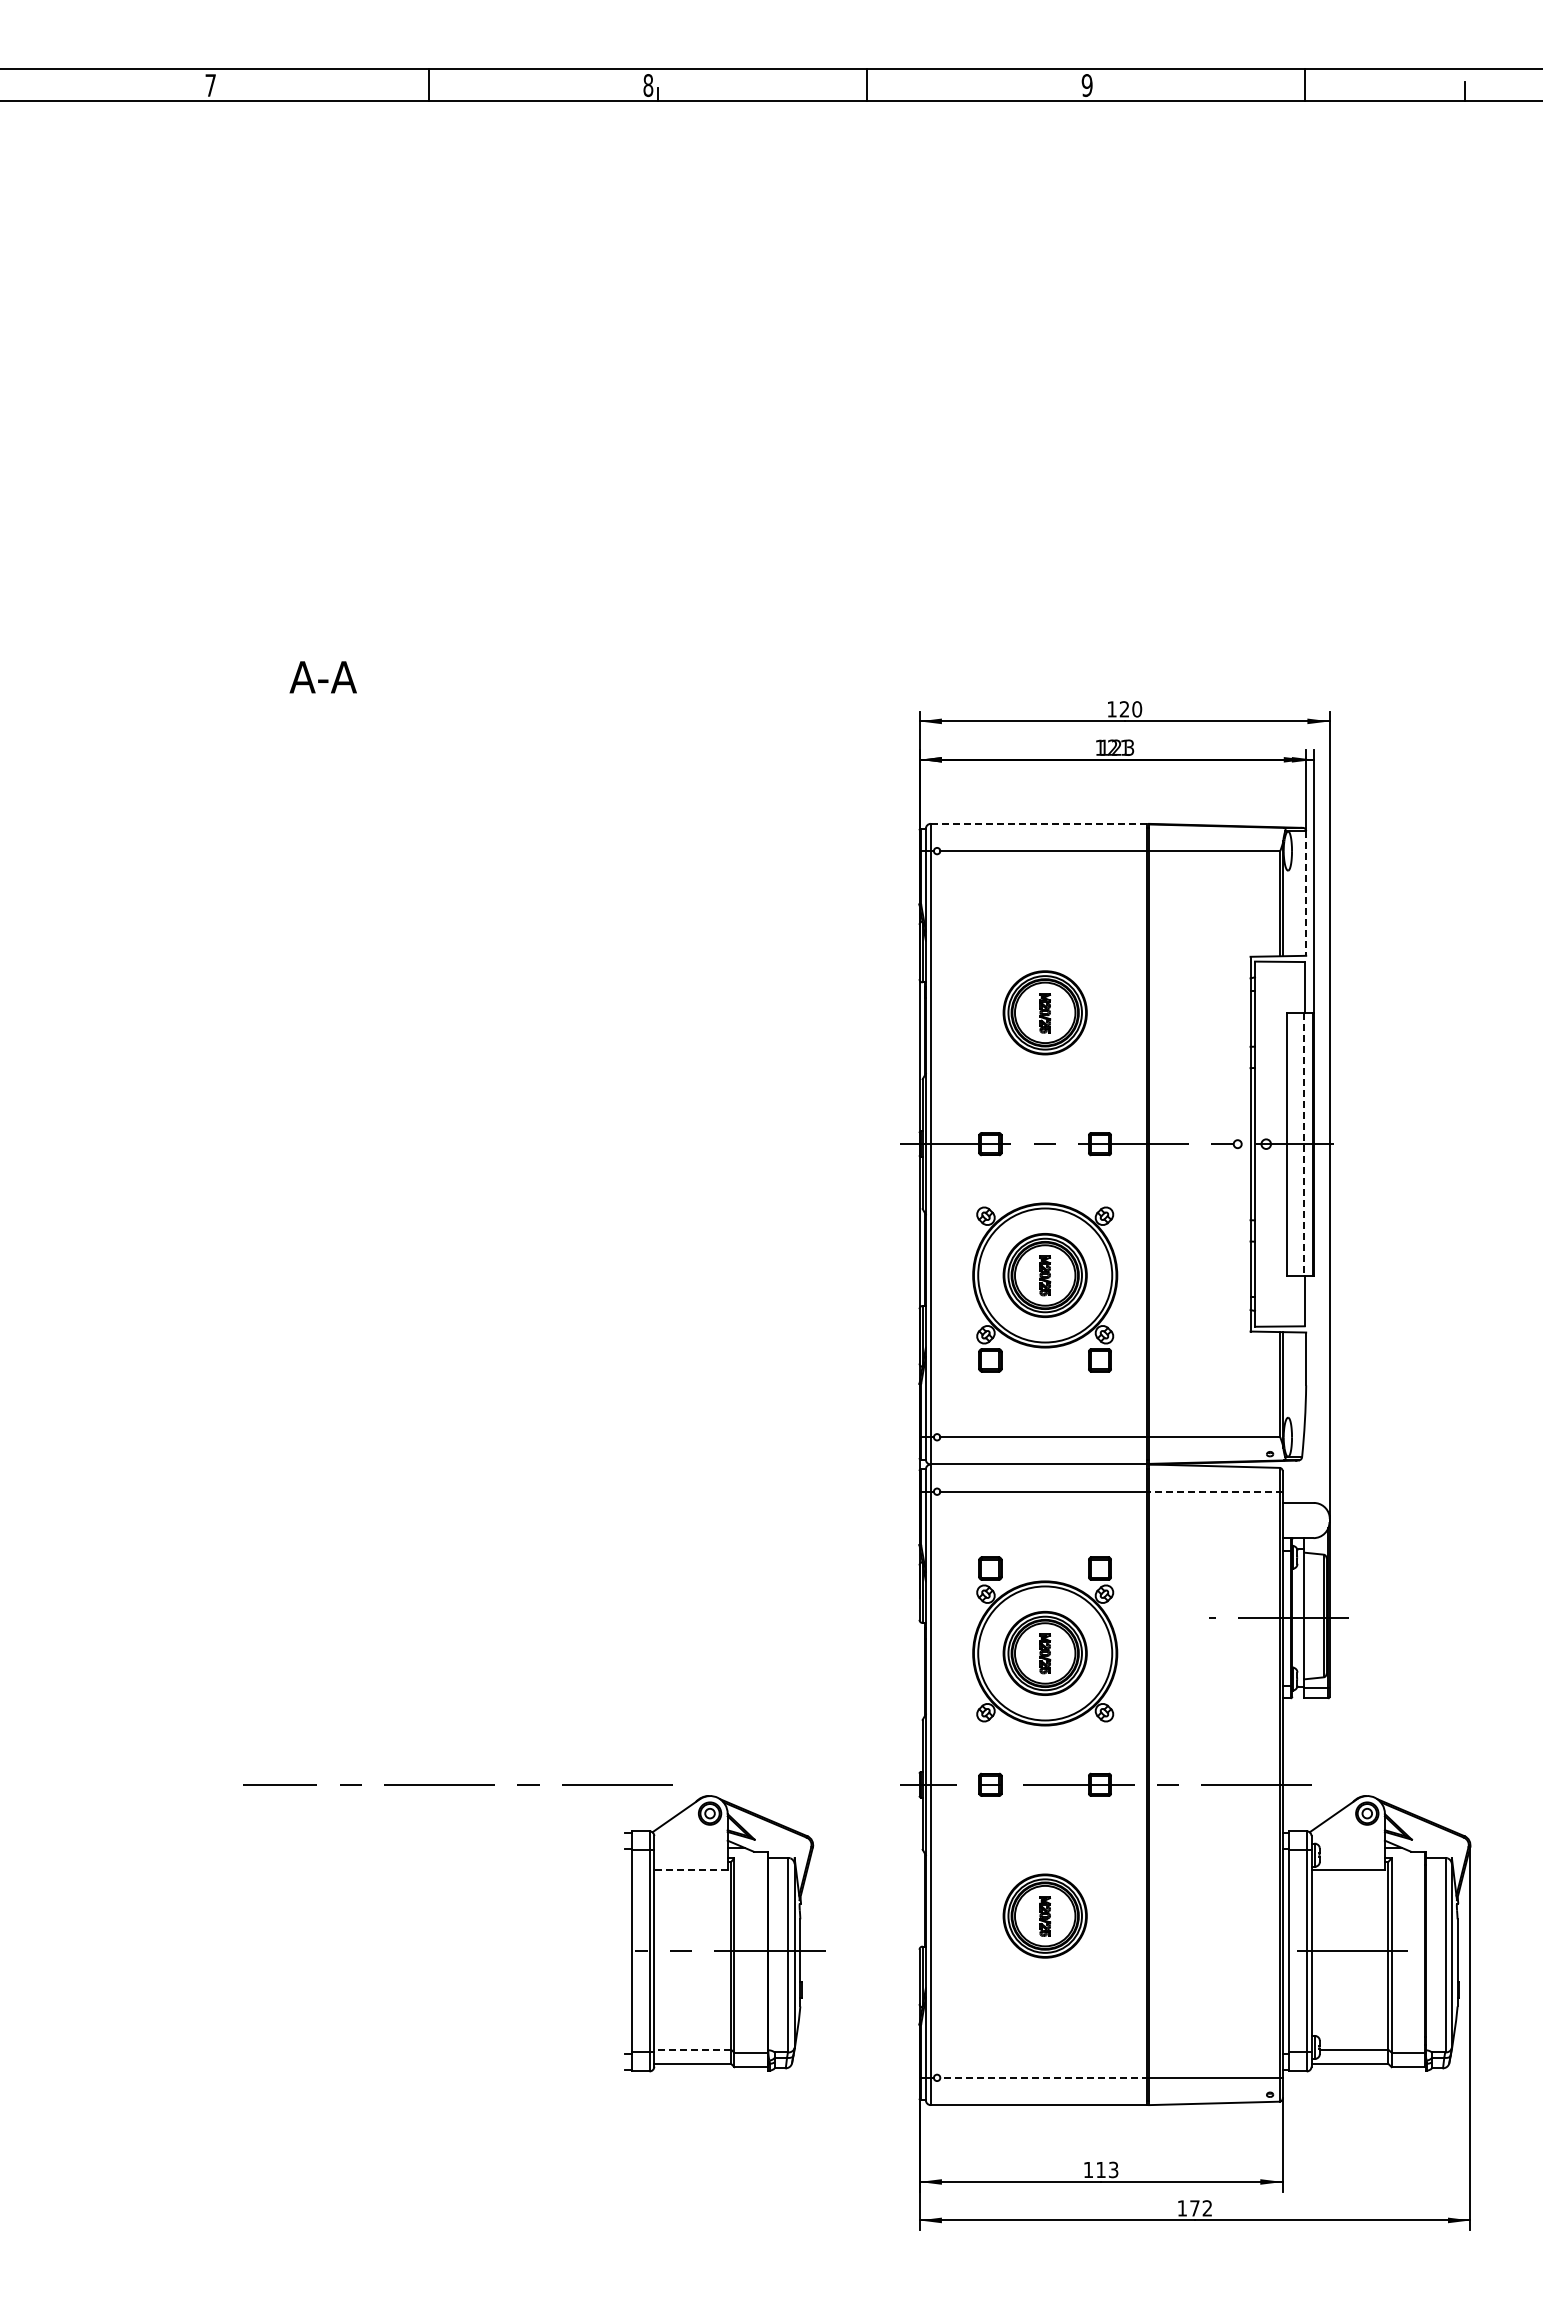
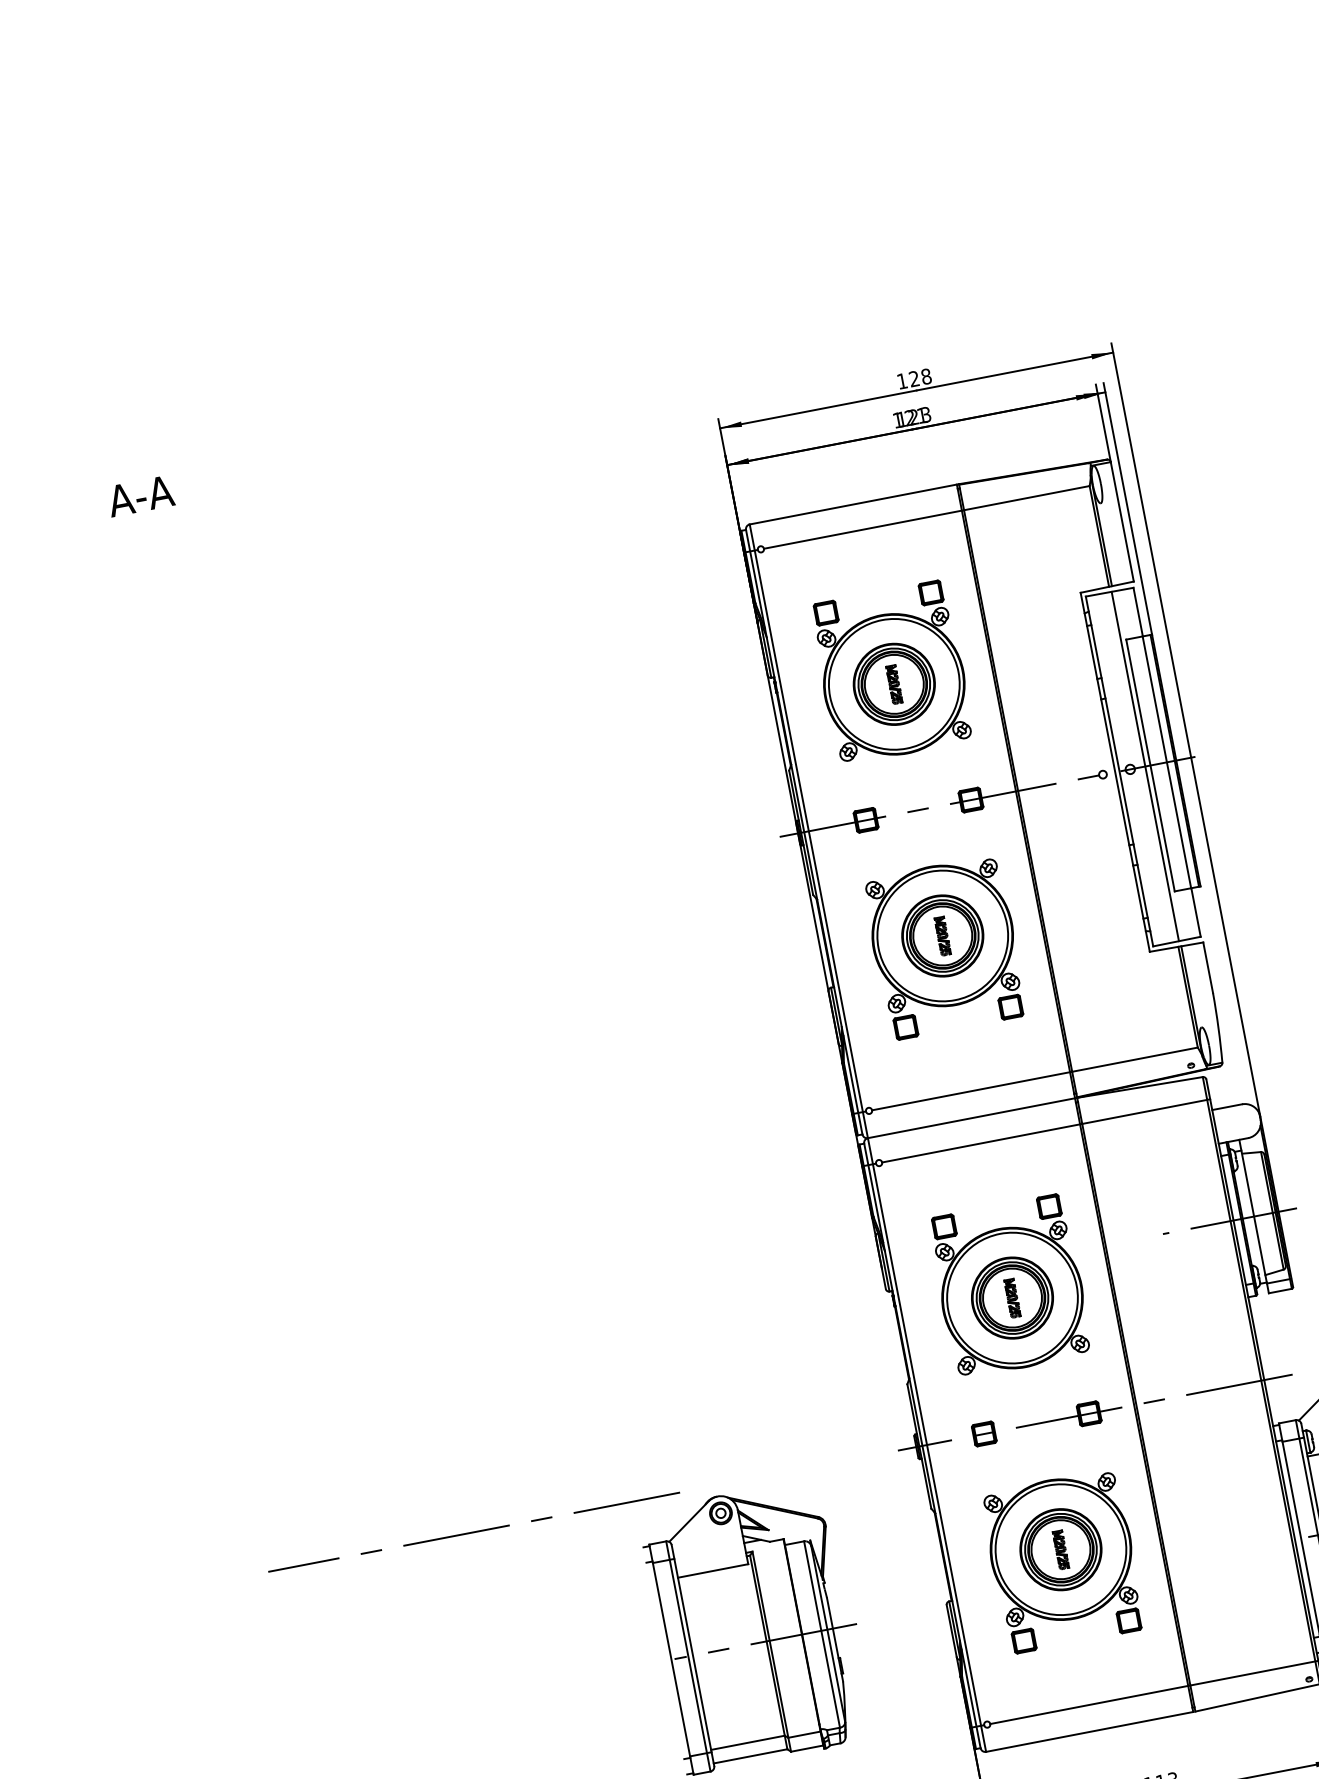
text: (1137, 709) -> (926, 376), 120 -> 128
line: (1038, 823) -> (852, 504), dashed -> solid
line: (1306, 893) -> (1122, 521), dashed -> solid
part: (1045, 1000) -> (892, 672), added
line: (1281, 1143) -> (1144, 765), added
line: (1304, 1144) -> (1166, 762), dashed -> solid
line: (1215, 1491) -> (1145, 1111), dashed -> solid
line: (690, 1870) -> (712, 1571), dashed -> solid
part: (1045, 1927) -> (1063, 1560), added
line: (692, 2049) -> (747, 1742), dashed -> solid
line: (1044, 2077) -> (1090, 1704), dashed -> solid

